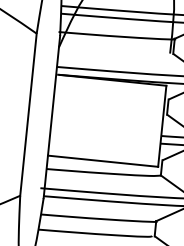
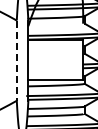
line: (27, 116) -> (16, 61), solid -> dashed

